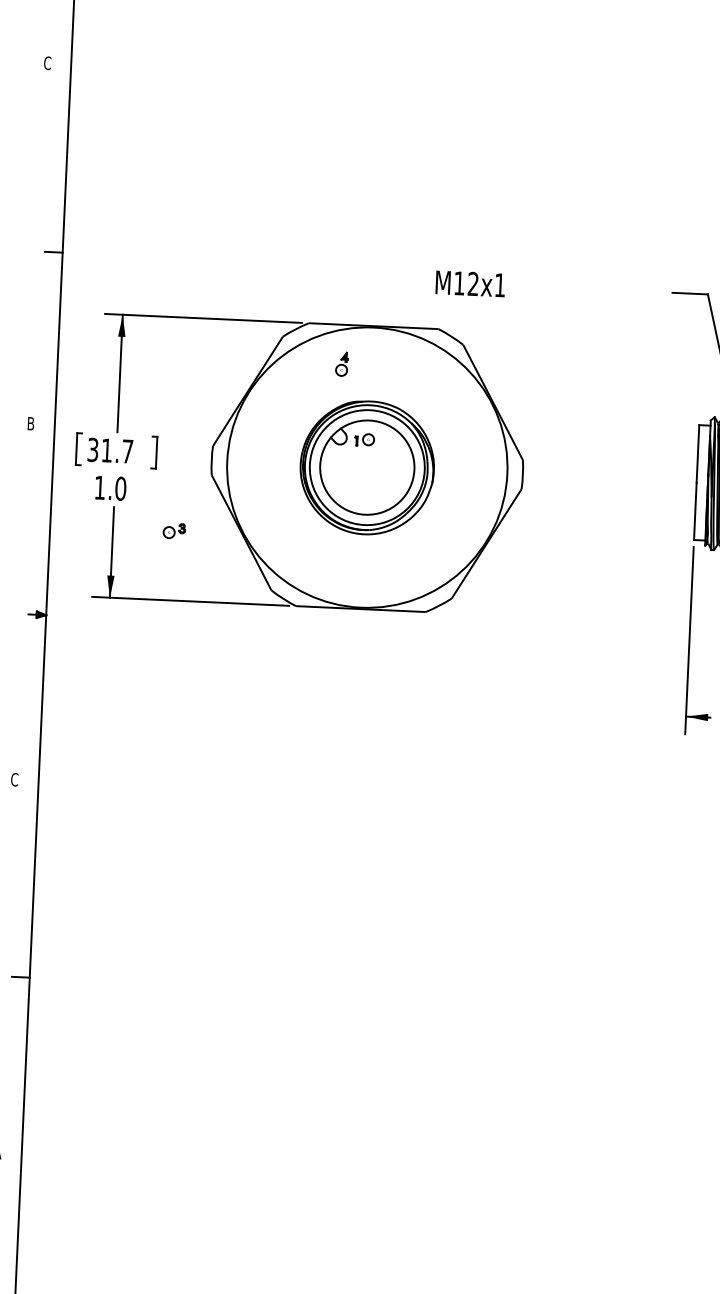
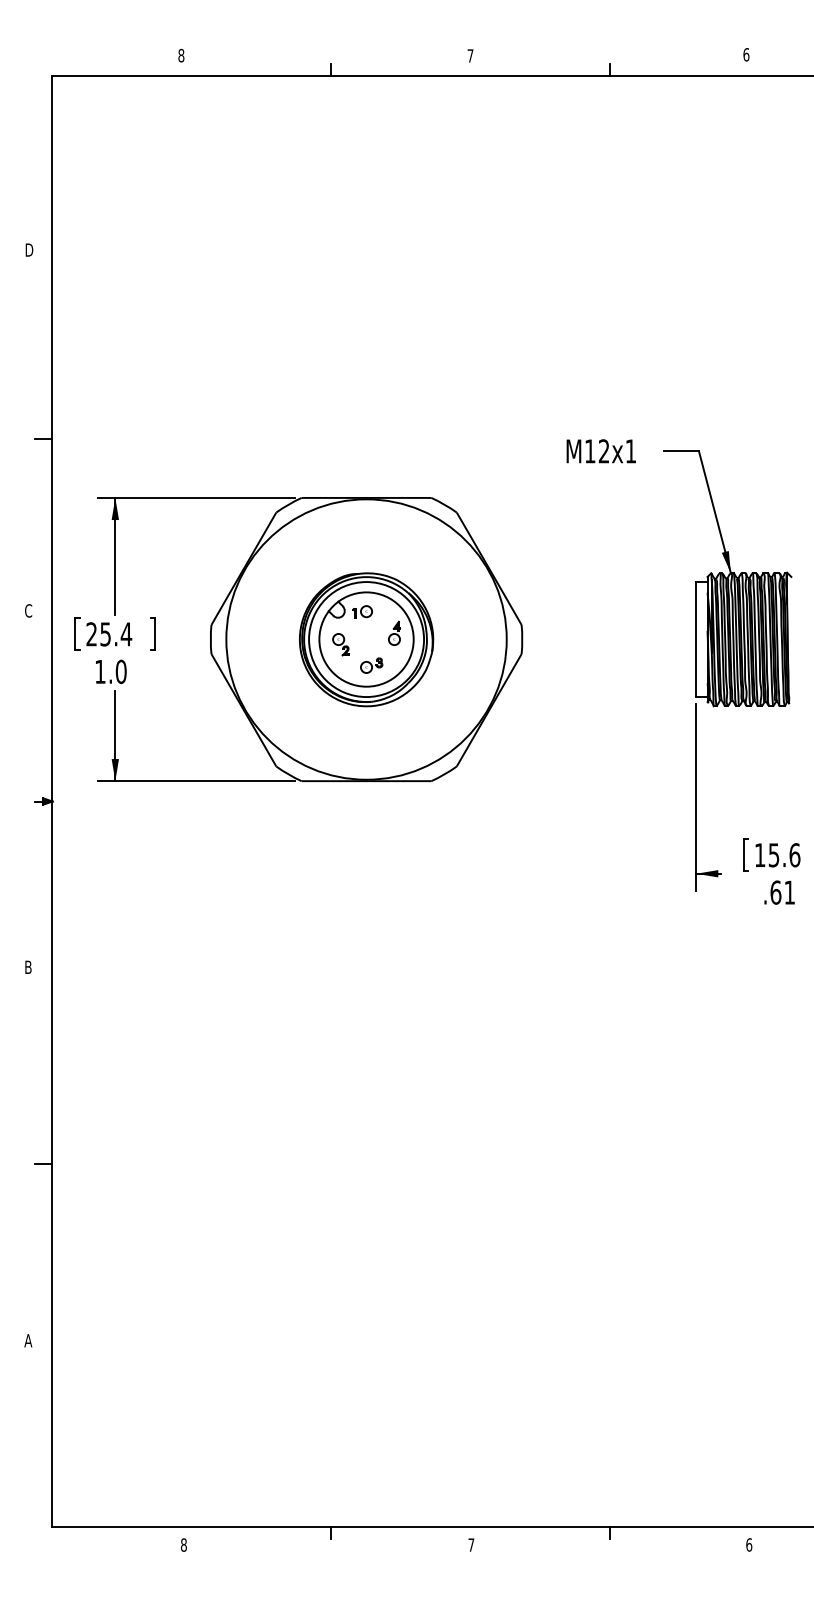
text: (48, 62) -> (29, 249), C -> D
text: (469, 284) -> (600, 451), moved
part: (341, 363) -> (394, 632), moved
text: (30, 423) -> (28, 610), B -> C
text: (110, 450) -> (109, 634), 31.7 -> 25.4
part: (341, 471) -> (340, 644), added
part: (174, 530) -> (371, 665), moved
text: (13, 779) -> (27, 967), C -> B

